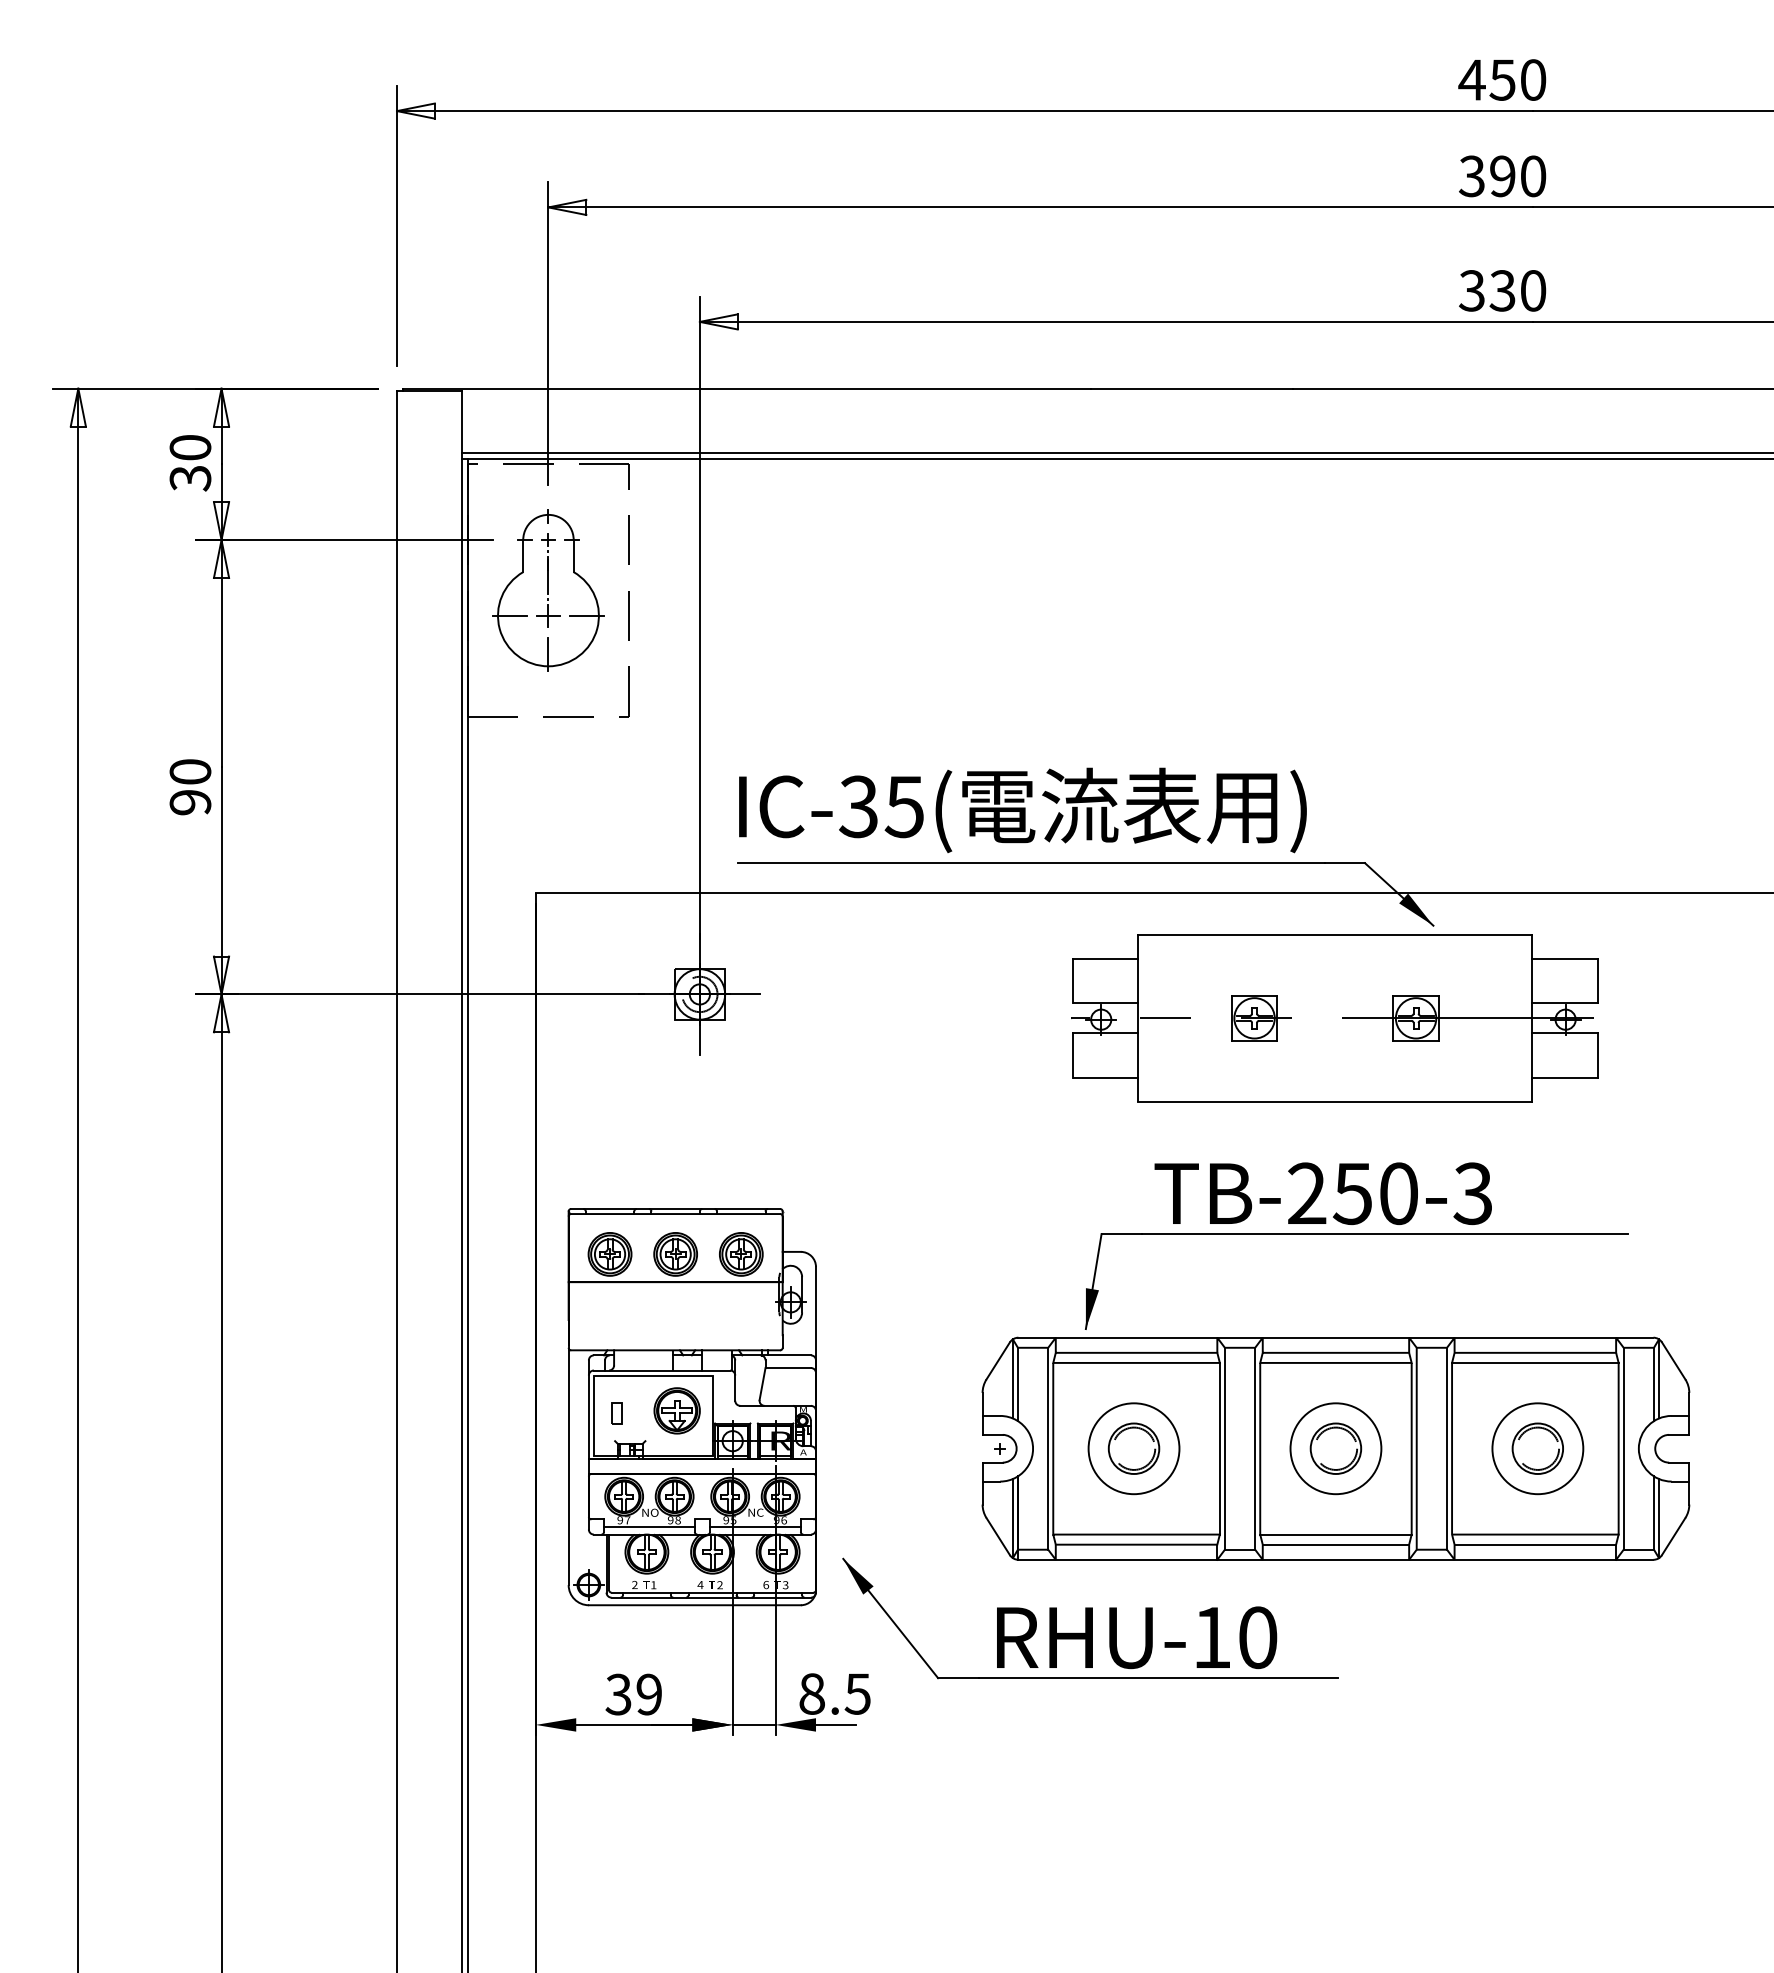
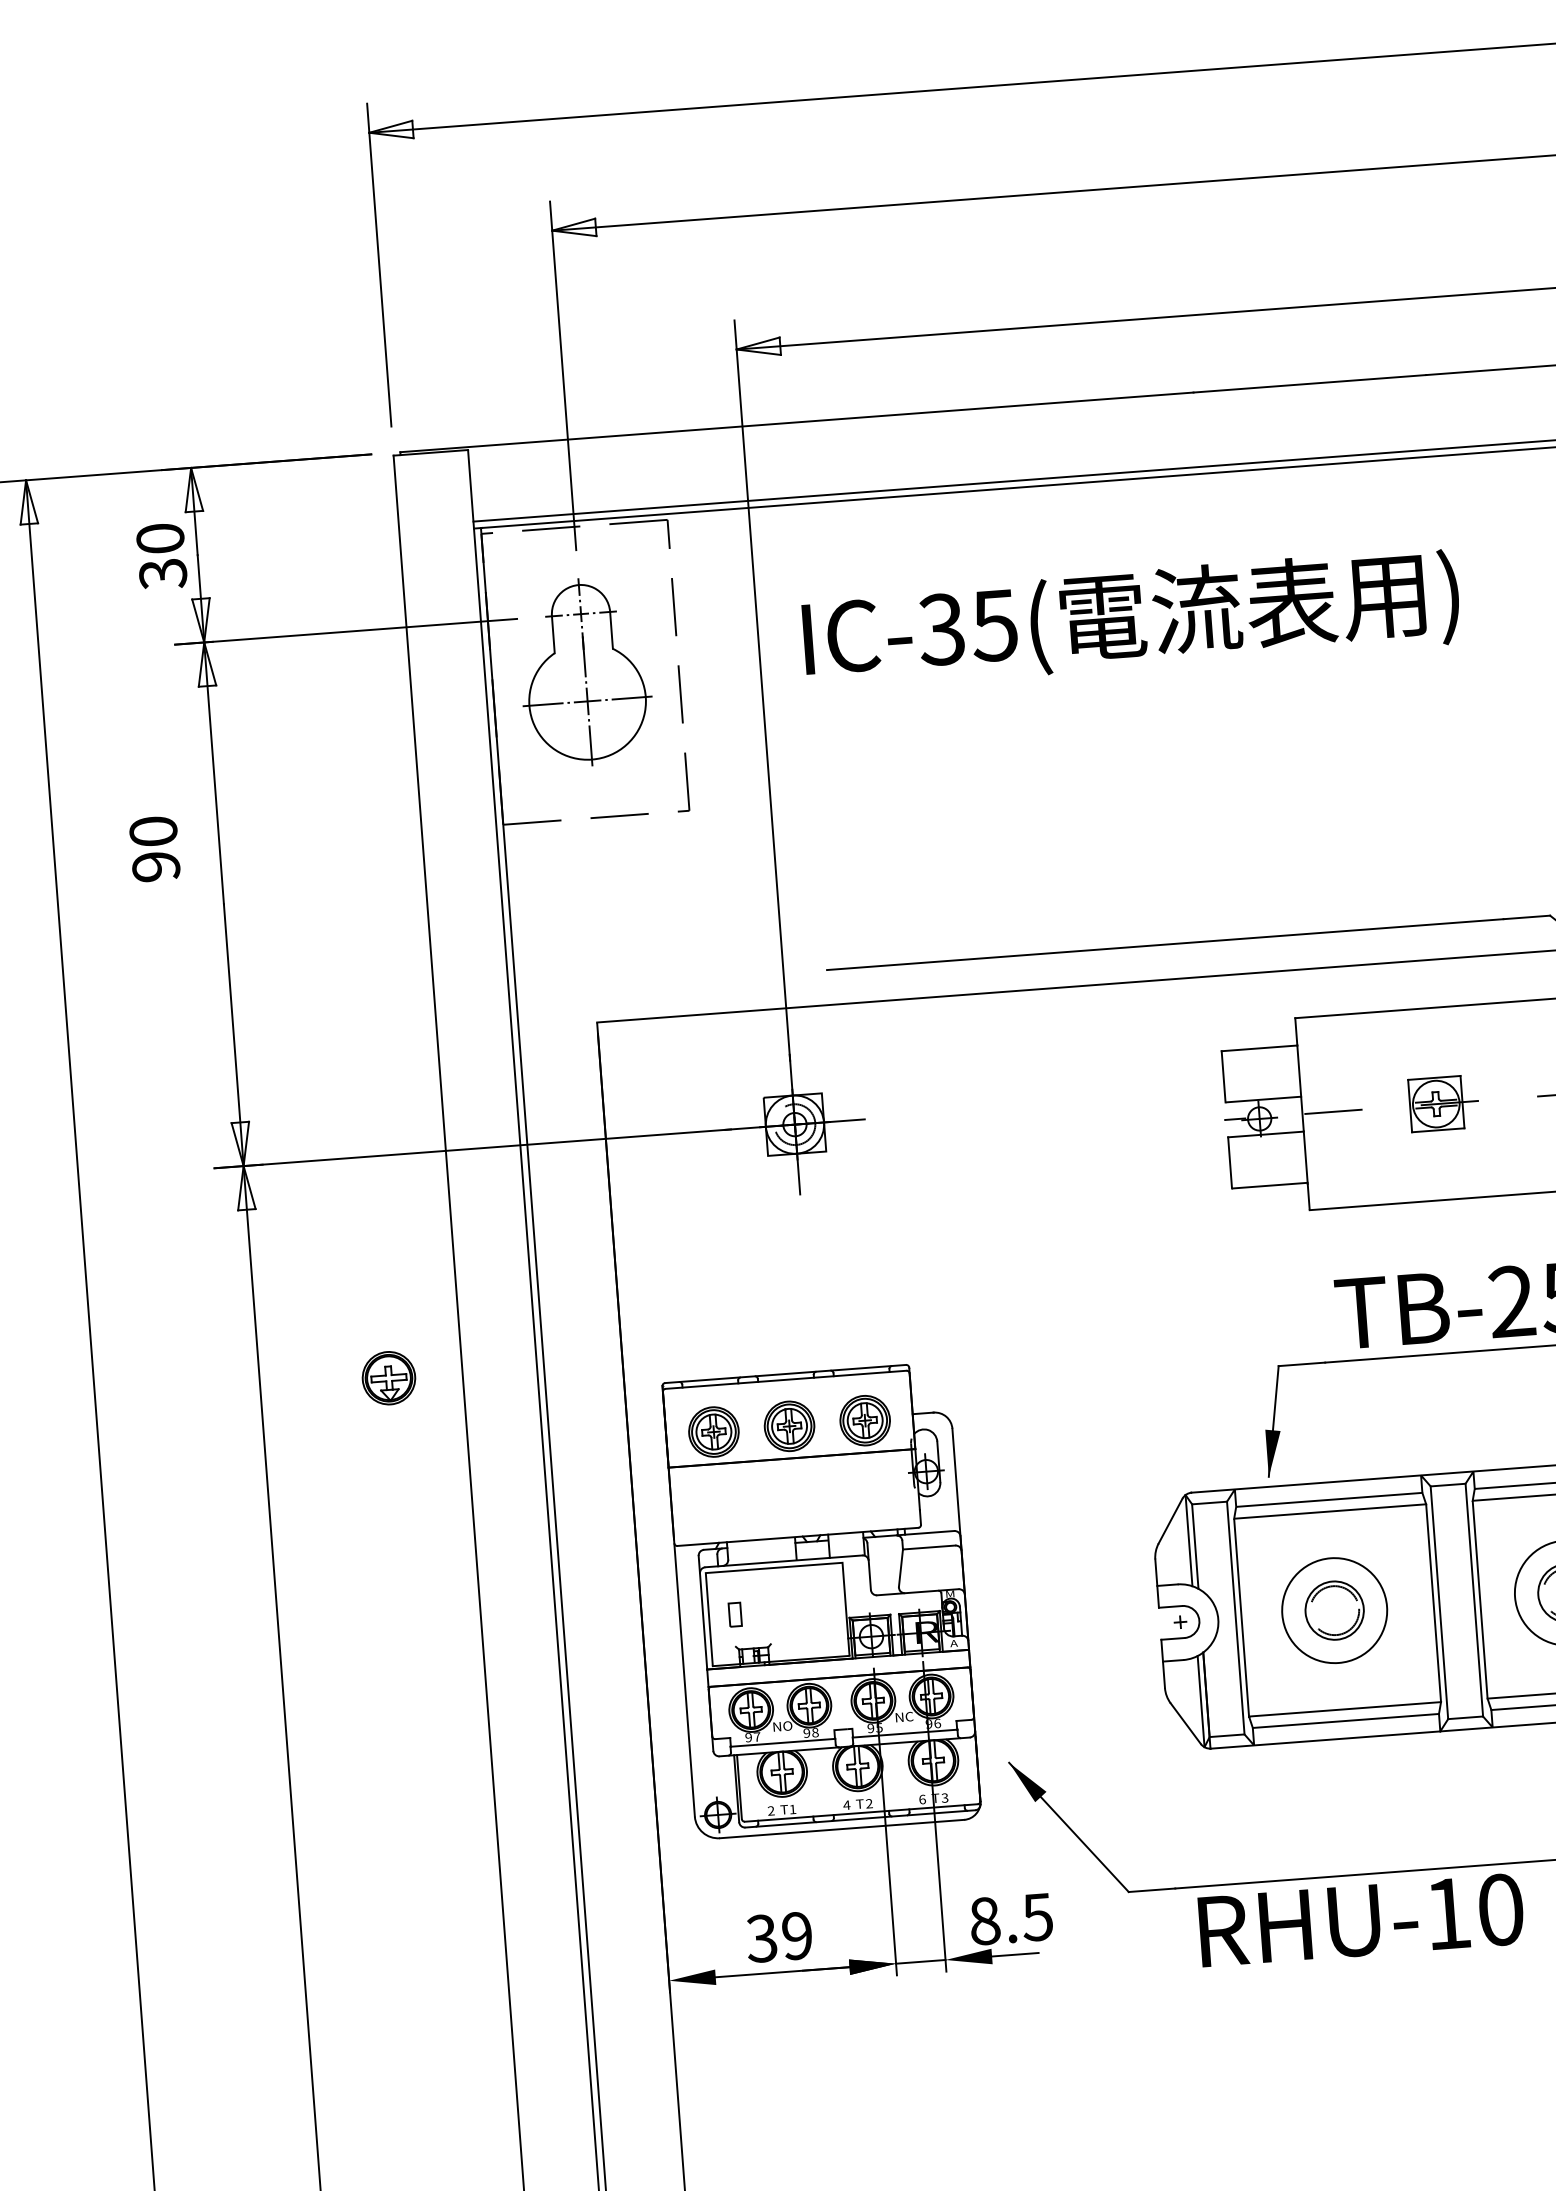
text: (190, 787) -> (154, 849), moved
text: (1022, 810) -> (1130, 619), moved
part: (676, 1410) -> (388, 1377), moved
text: (1137, 1637) -> (1361, 1920), moved

